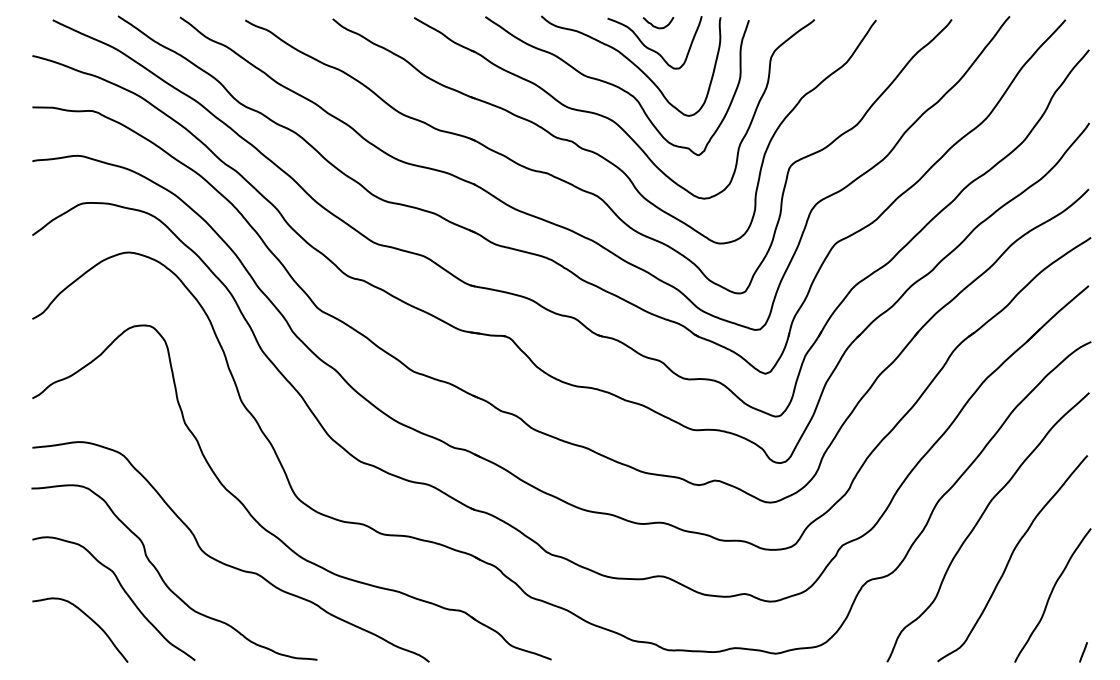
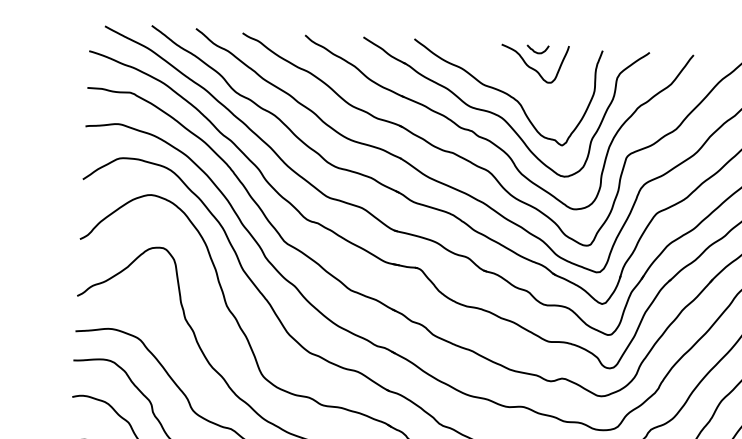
curve: (631, 63) -> (517, 77), removed

